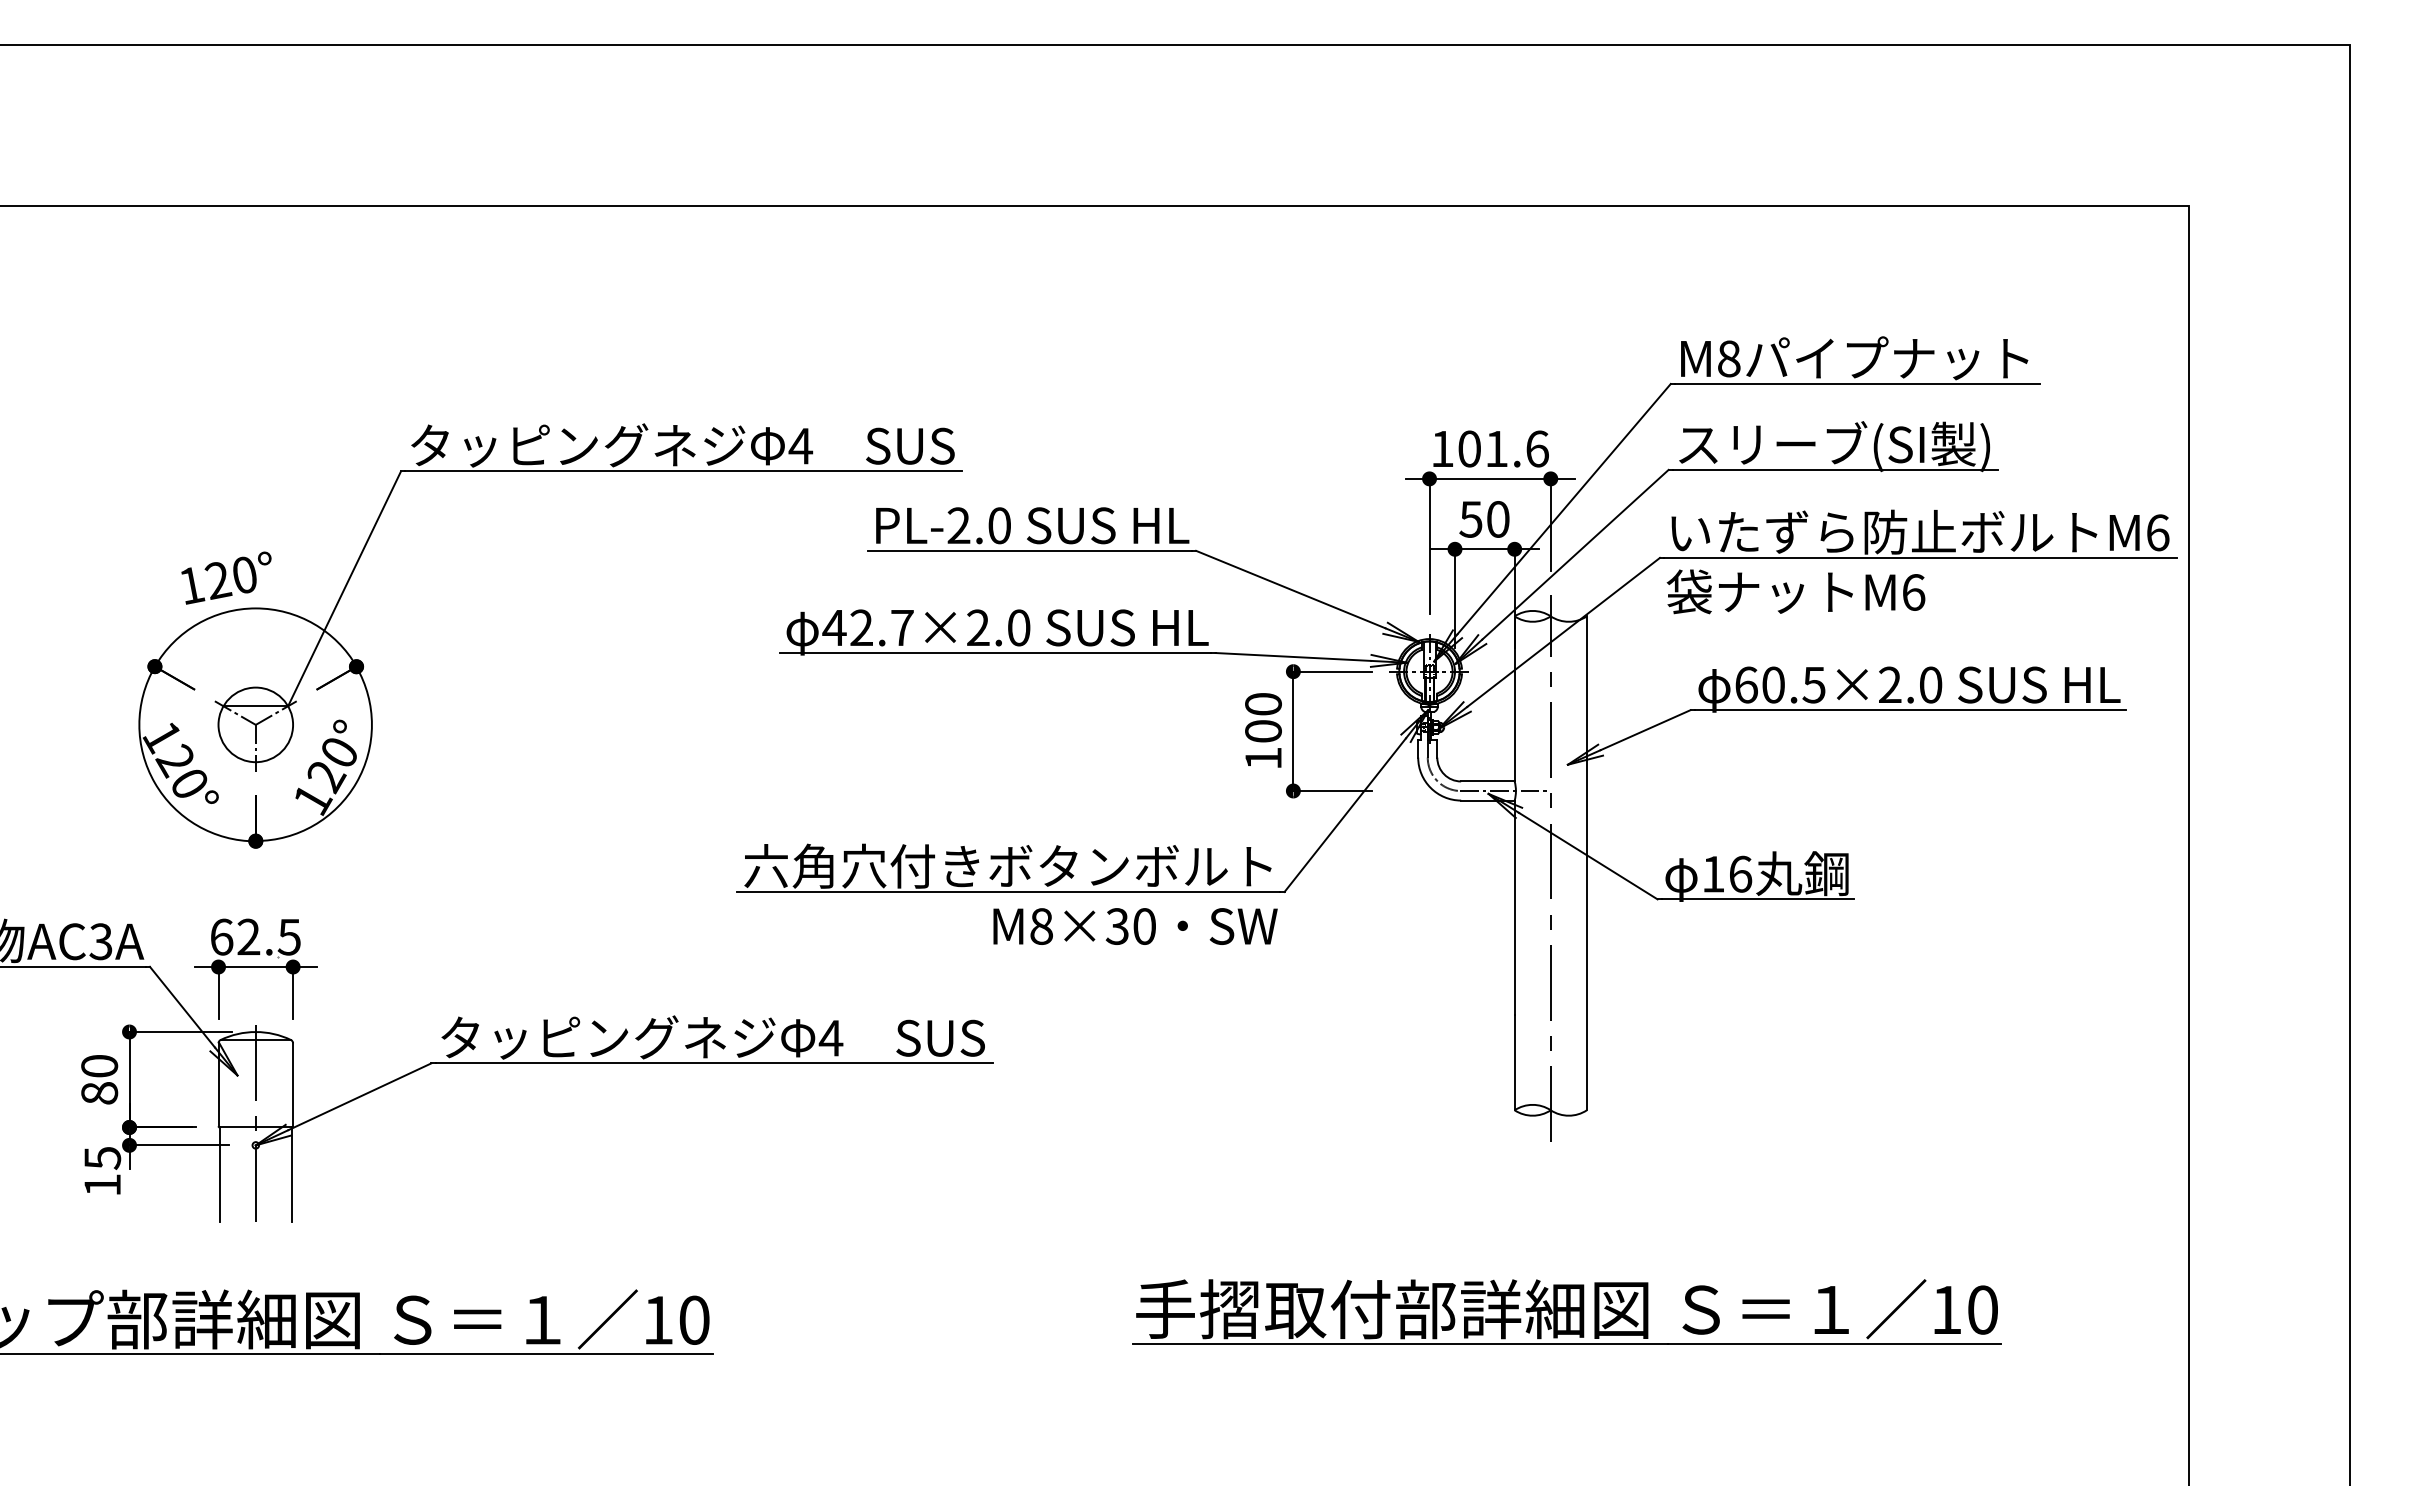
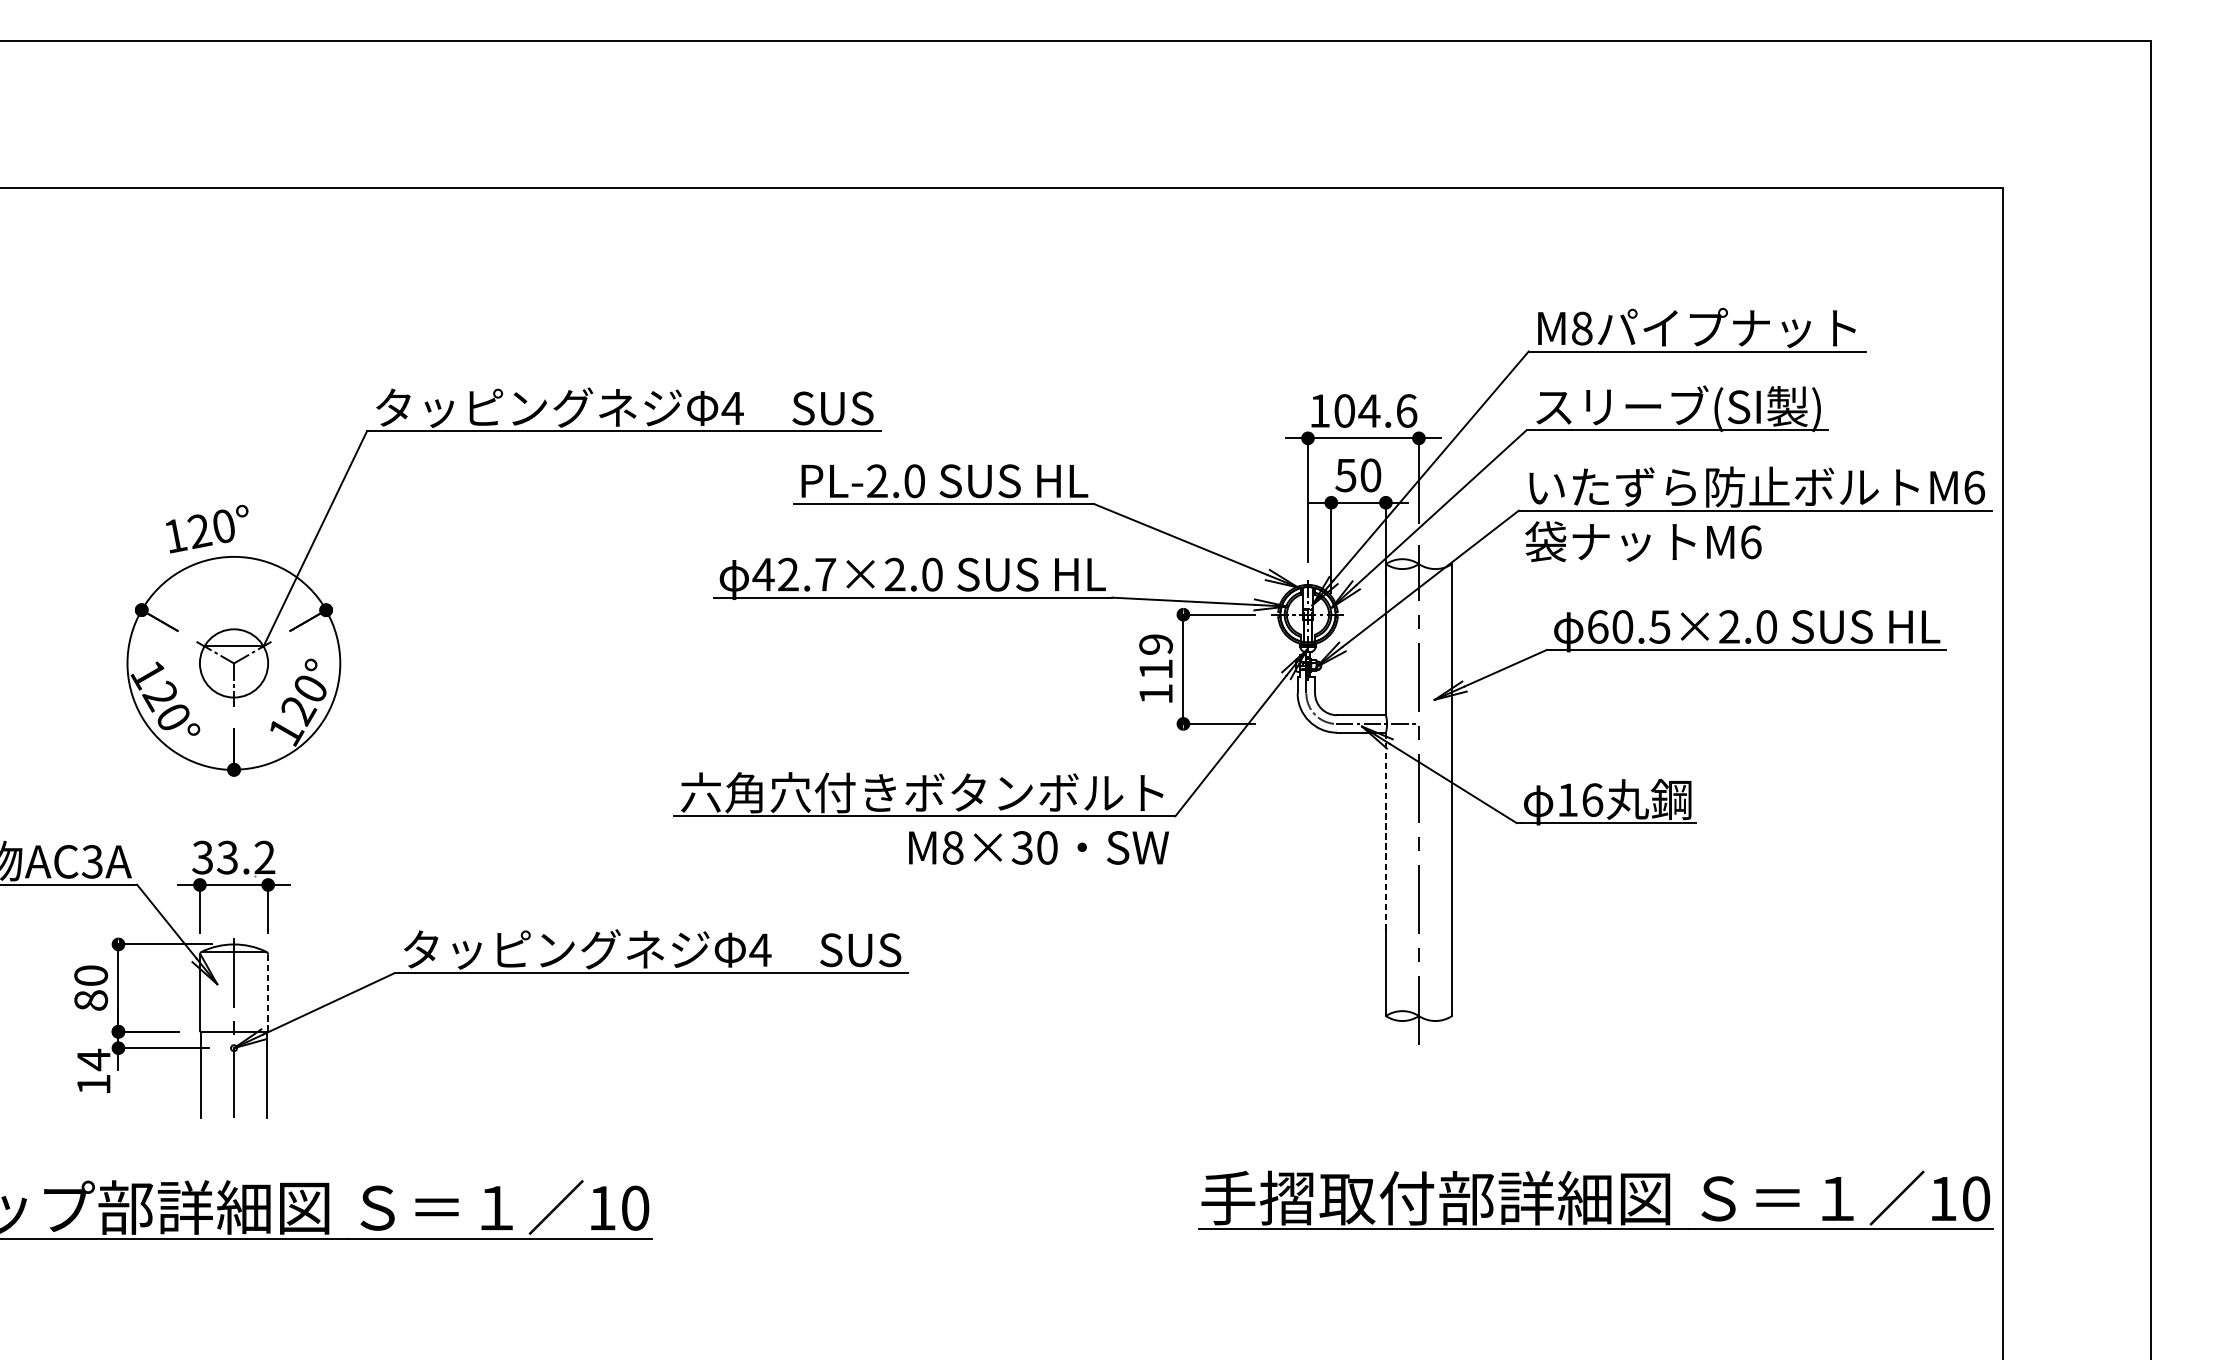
text: (1496, 448) -> (1369, 410), 101.6 -> 104.6
text: (1263, 717) -> (1156, 656), 100 -> 119
line: (1514, 908) -> (1385, 831), solid -> dashed
text: (255, 936) -> (233, 857), 62.5 -> 33.2
line: (293, 1084) -> (268, 992), solid -> dashed
text: (102, 1158) -> (93, 1060), 15 -> 14
part: (1566, 1311) -> (1595, 1200), moved

